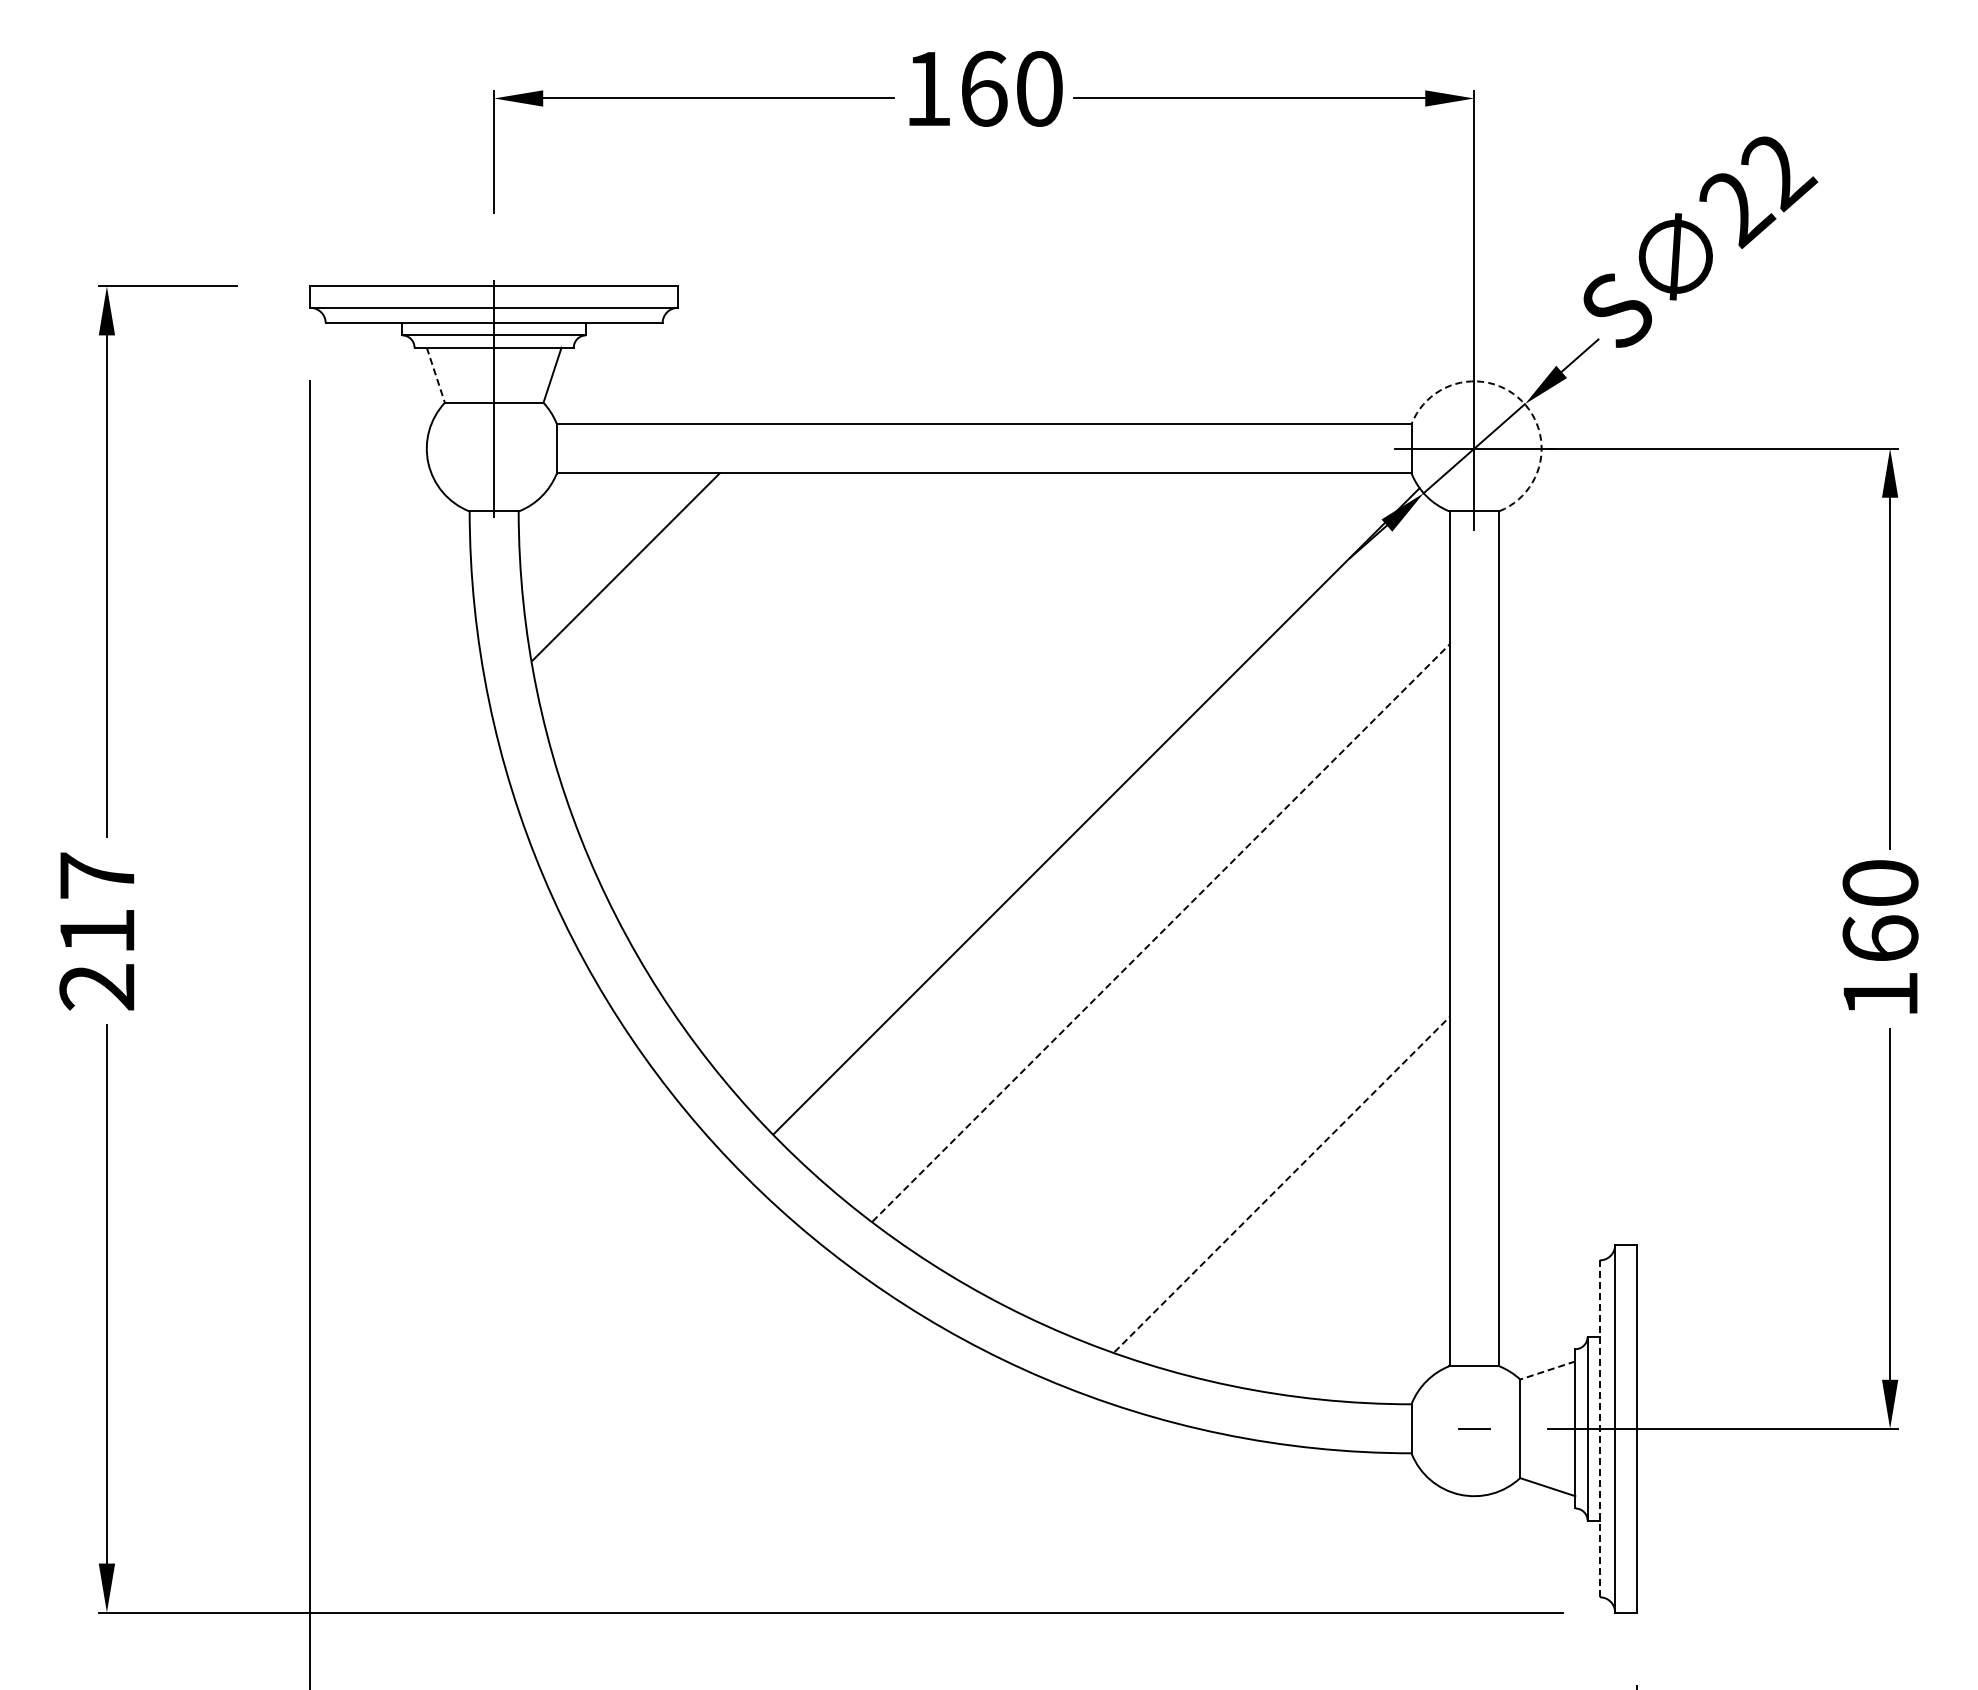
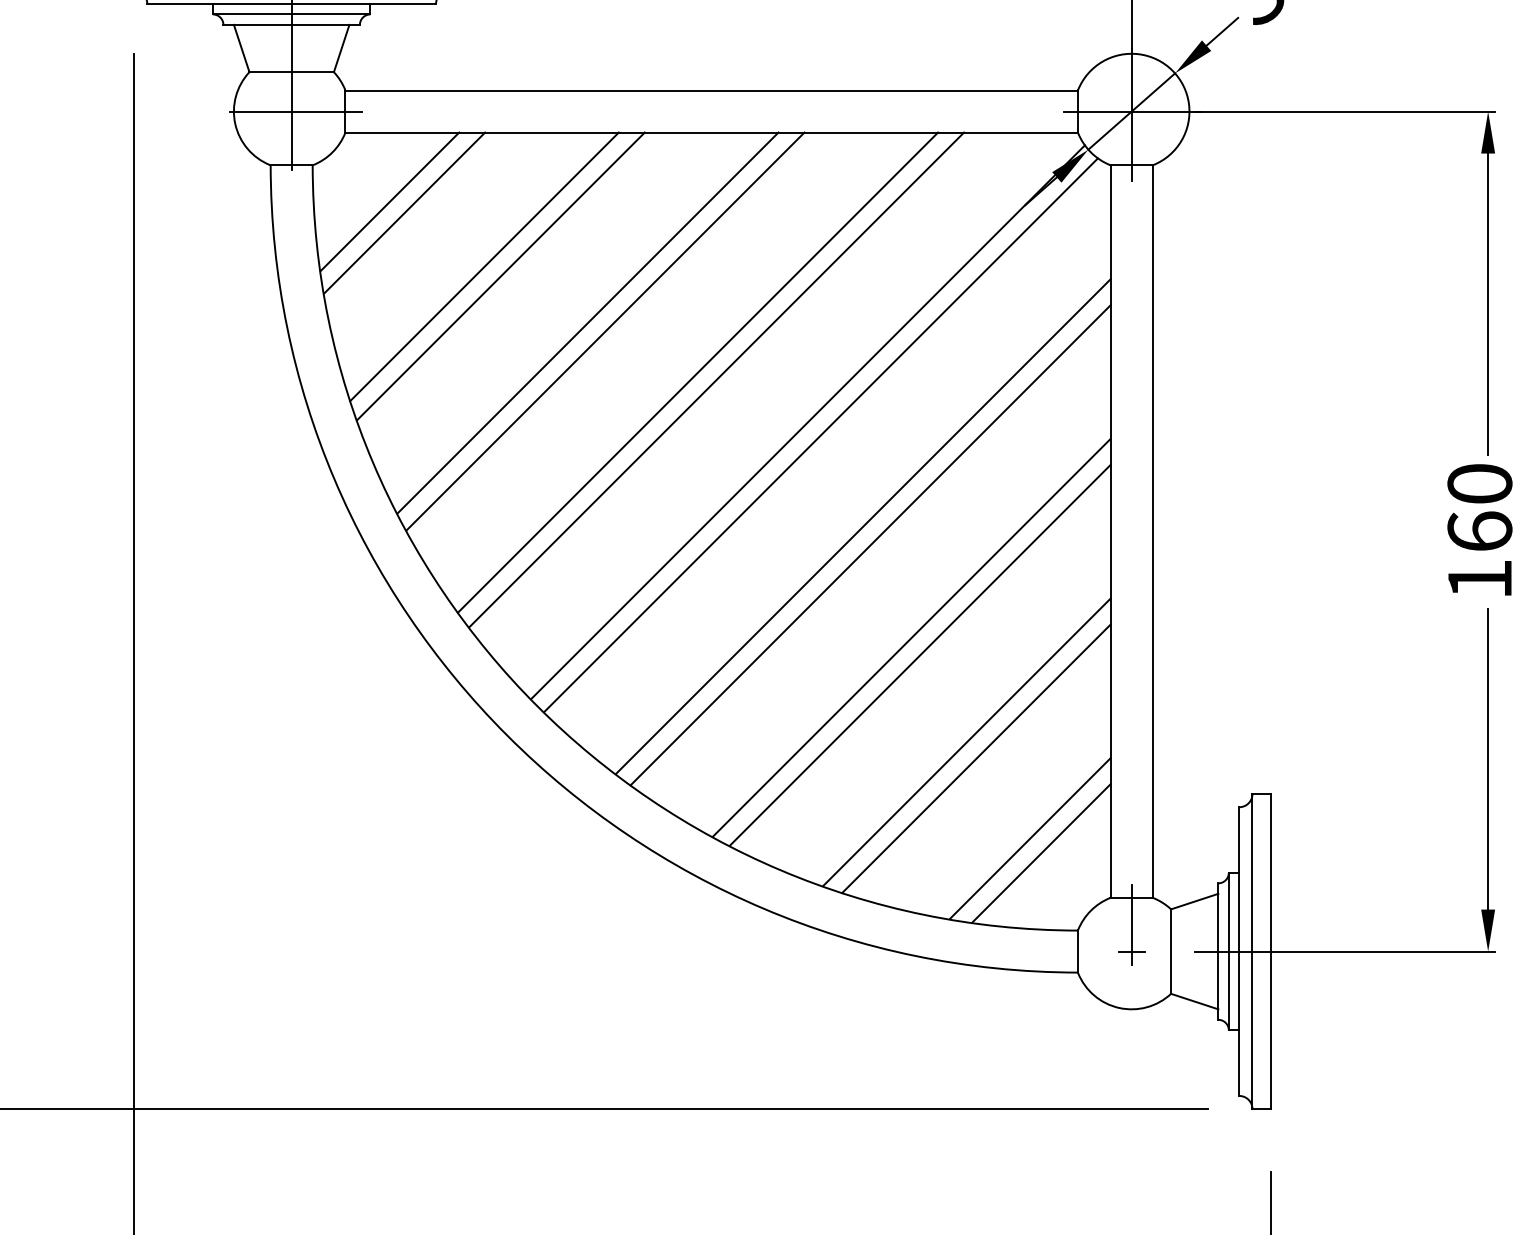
line: (436, 375) -> (242, 48), dashed -> solid
arc: (1521, 401) -> (1172, 71), dashed -> solid
line: (499, 448) -> (296, 111), added
line: (608, 553) -> (389, 201), added
line: (718, 629) -> (483, 266), added
line: (738, 640) -> (501, 275), added
line: (840, 695) -> (588, 323), added
line: (860, 705) -> (605, 331), added
line: (968, 753) -> (698, 372), added
line: (989, 761) -> (716, 379), added
line: (1111, 826) -> (820, 435), added
line: (1161, 932) -> (863, 526), dashed -> solid
line: (1169, 954) -> (870, 545), added
line: (1217, 1062) -> (911, 637), added
line: (1227, 1082) -> (920, 654), added
line: (1282, 1184) -> (967, 742), dashed -> solid
line: (1292, 1203) -> (975, 758), added
line: (1355, 1296) -> (1029, 838), added
line: (1368, 1313) -> (1041, 852), added
line: (1547, 1370) -> (1194, 901), dashed -> solid
line: (1474, 1397) -> (1131, 924), added
line: (1599, 1428) -> (1239, 951), dashed -> solid

